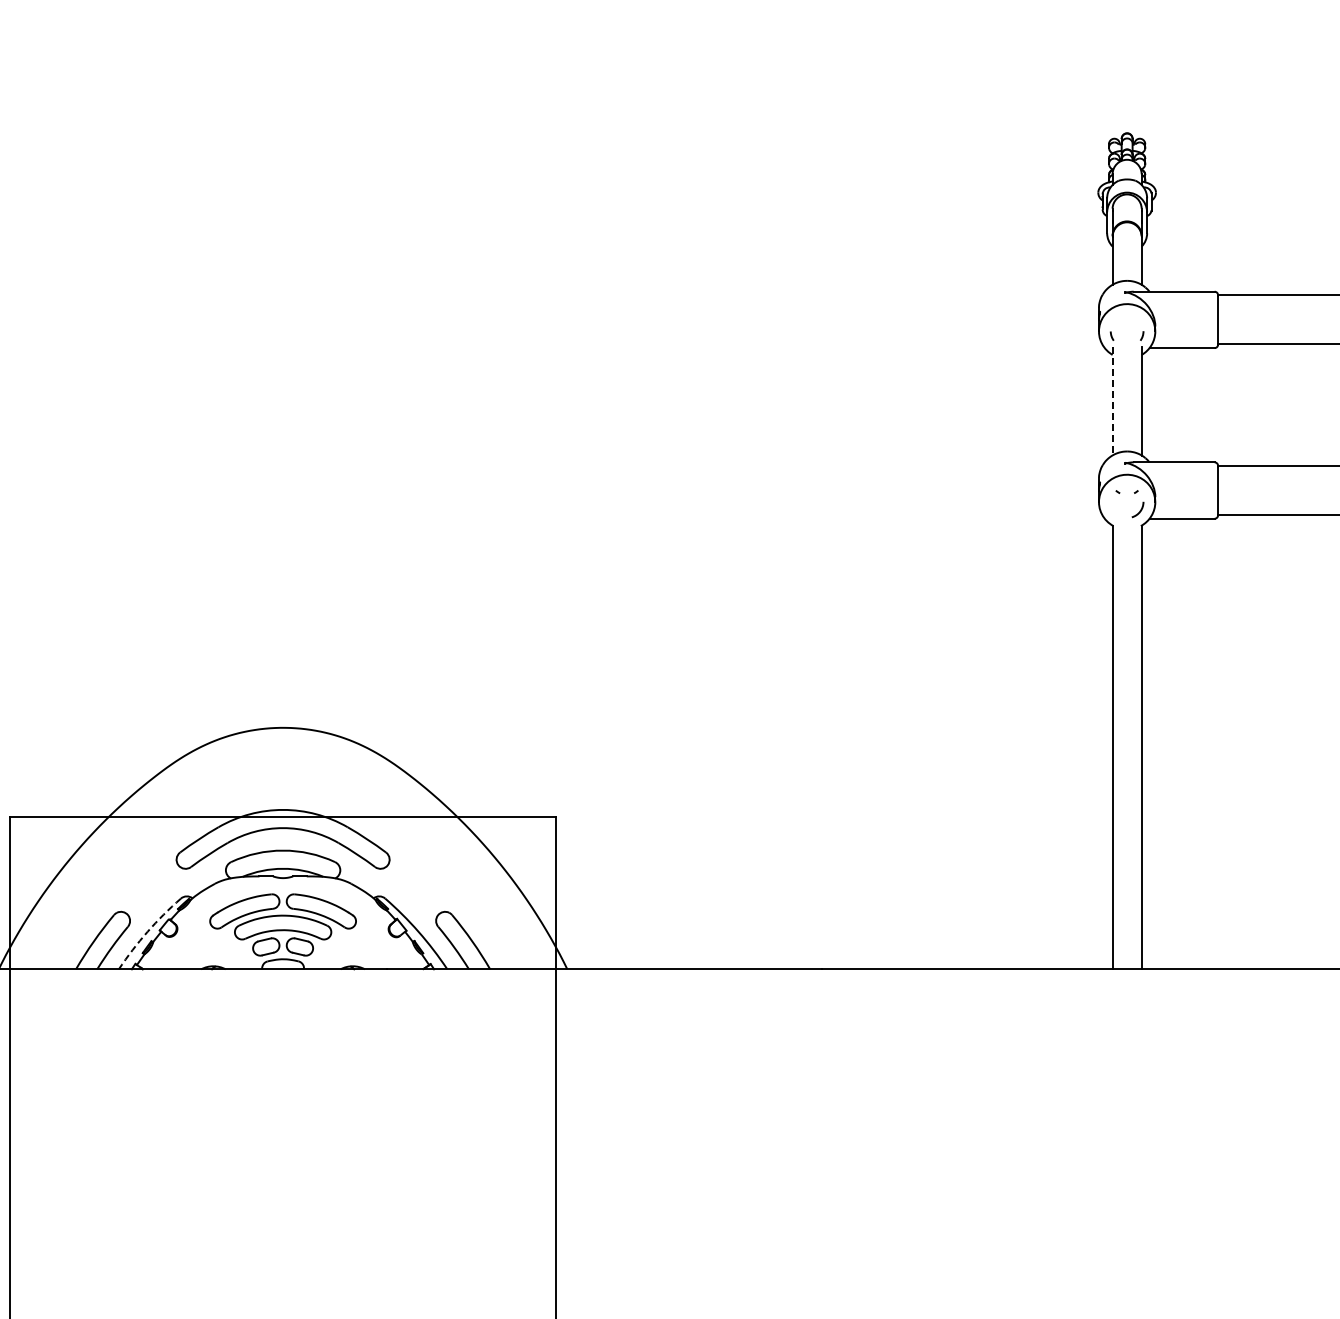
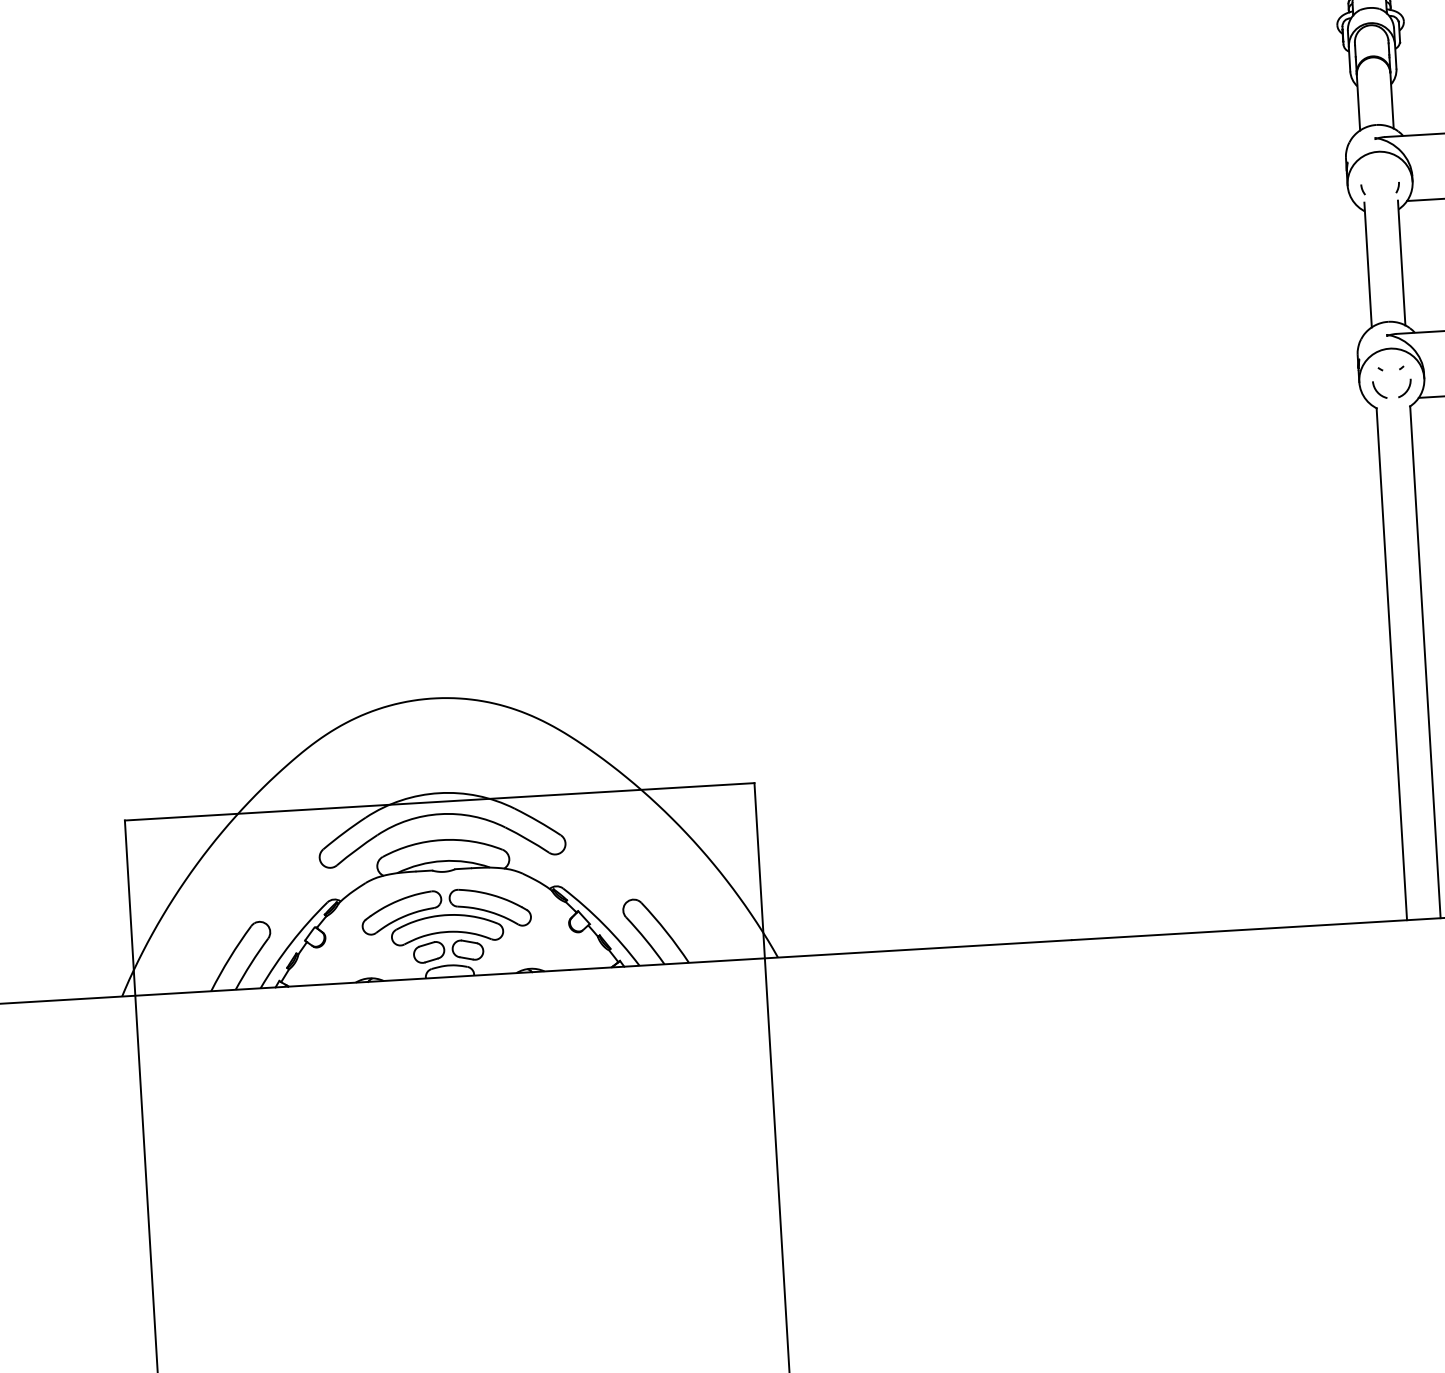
line: (1112, 401) -> (1368, 265), dashed -> solid
arc: (1114, 510) -> (1377, 390), added
arc: (147, 931) -> (291, 942), dashed -> solid

